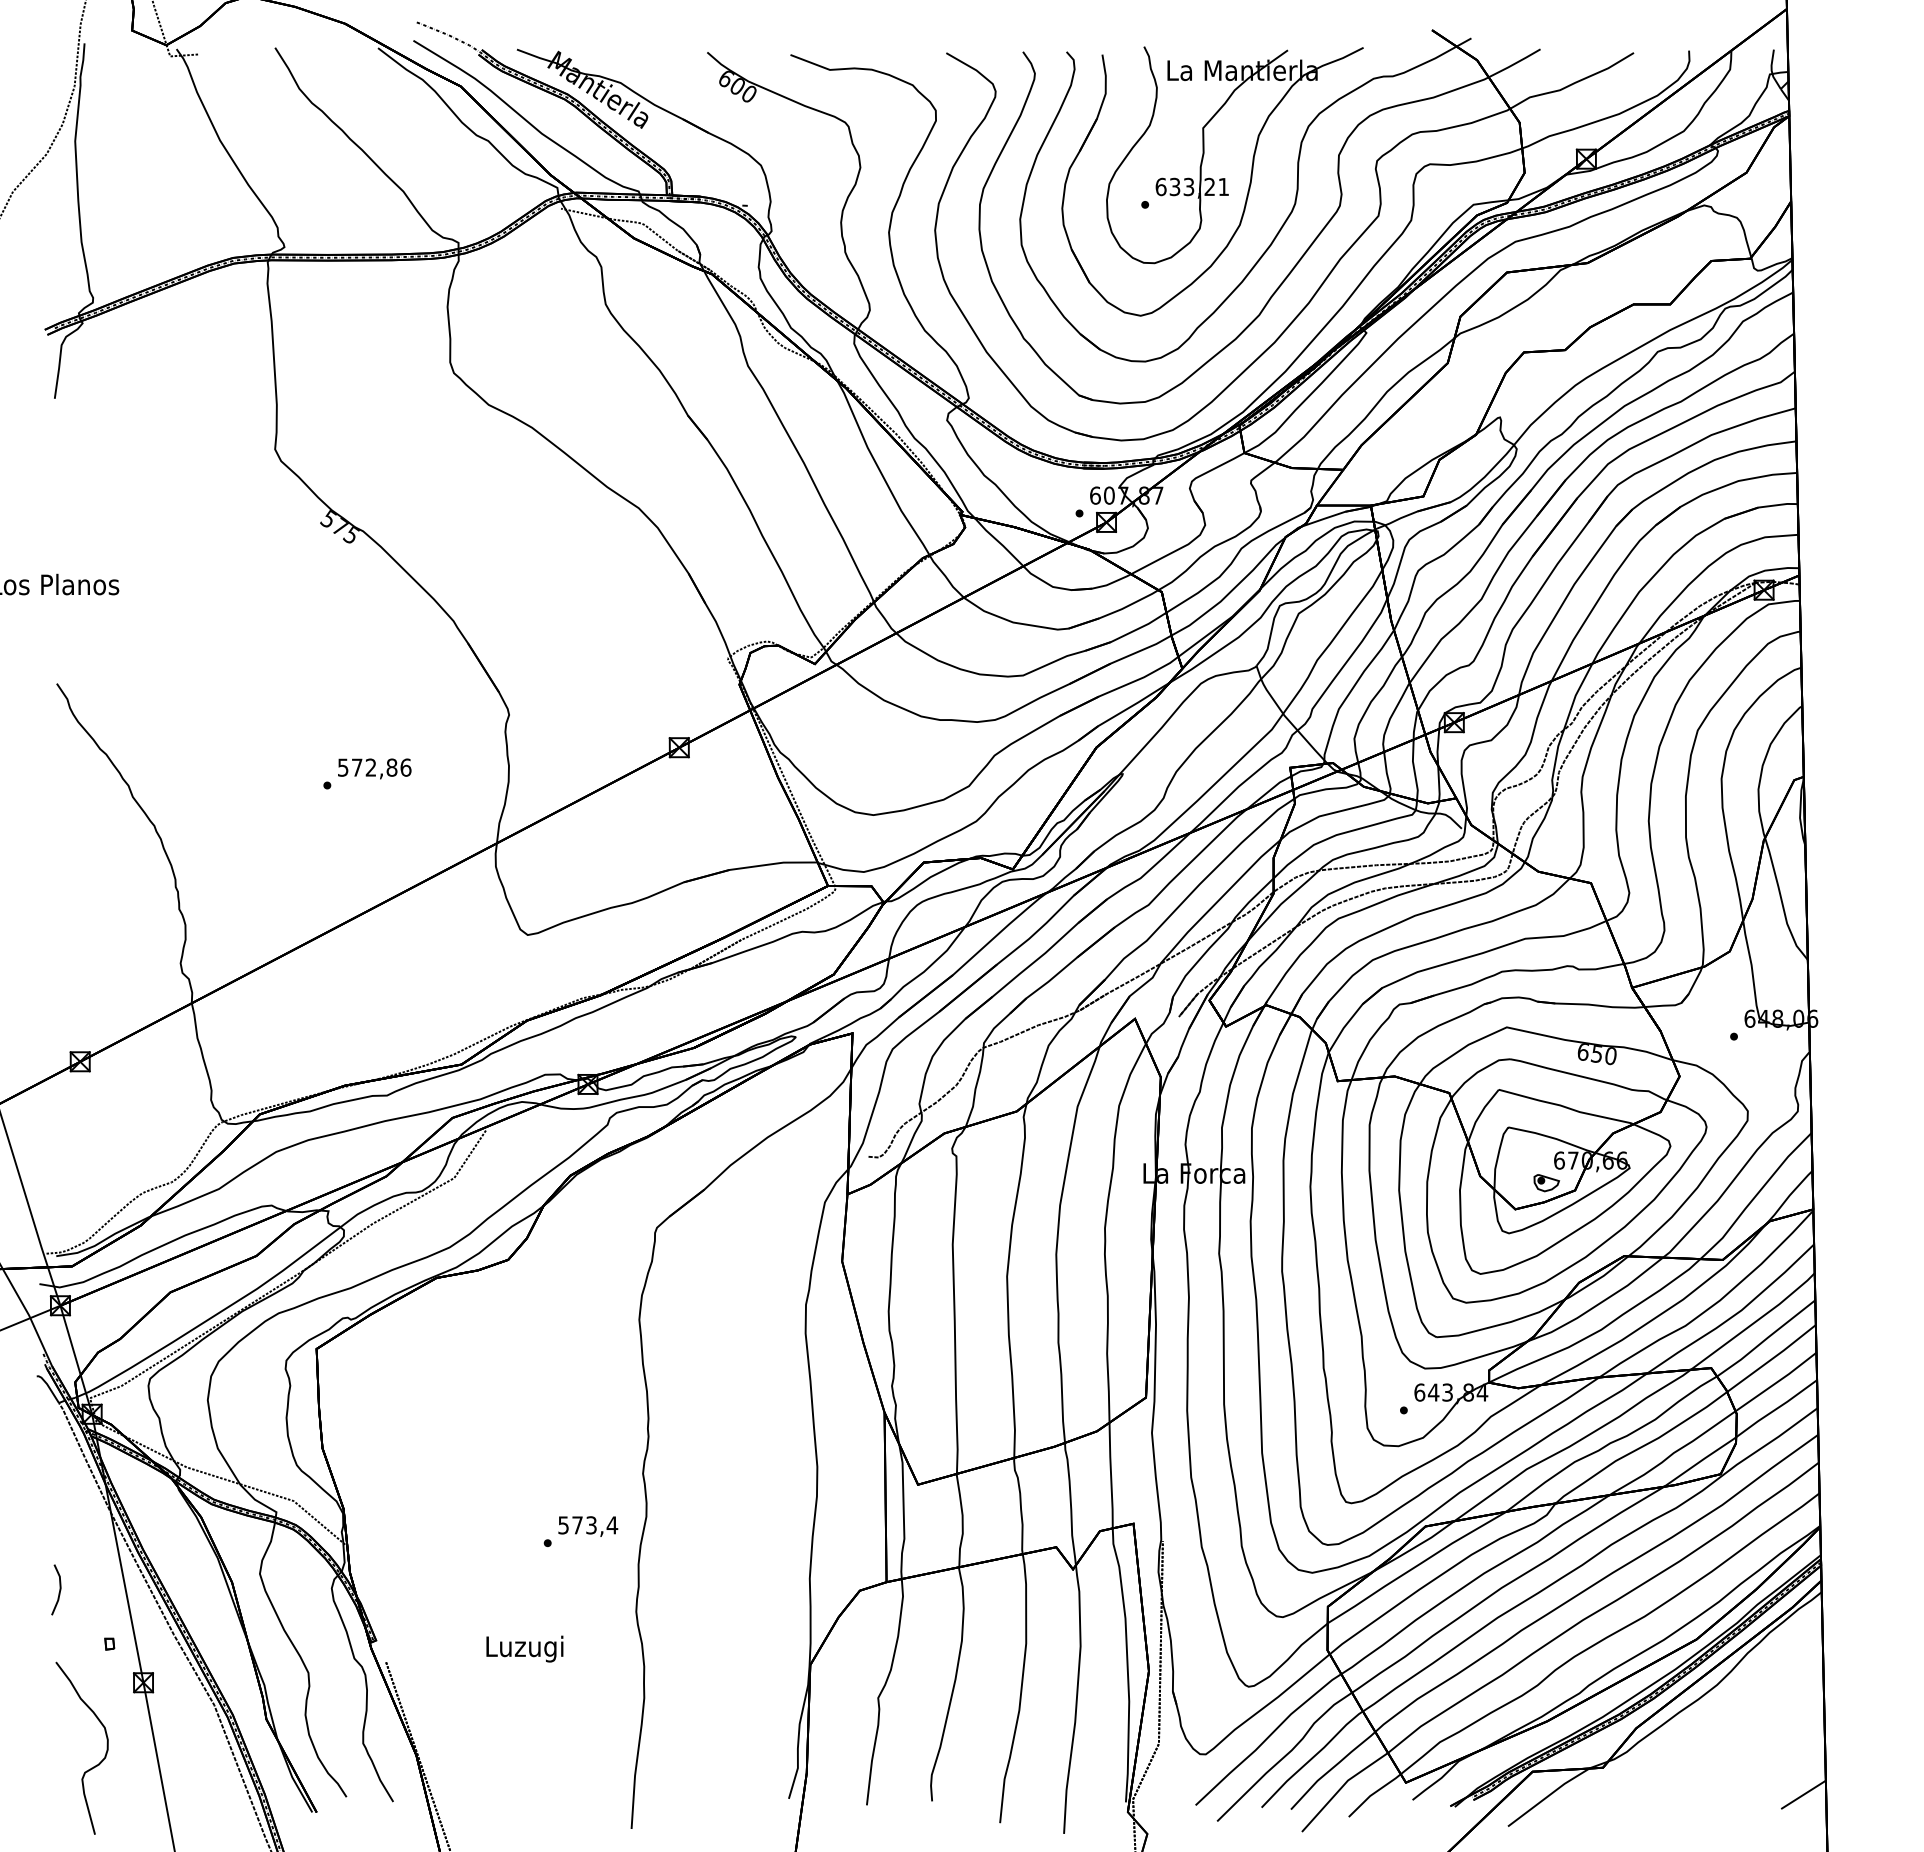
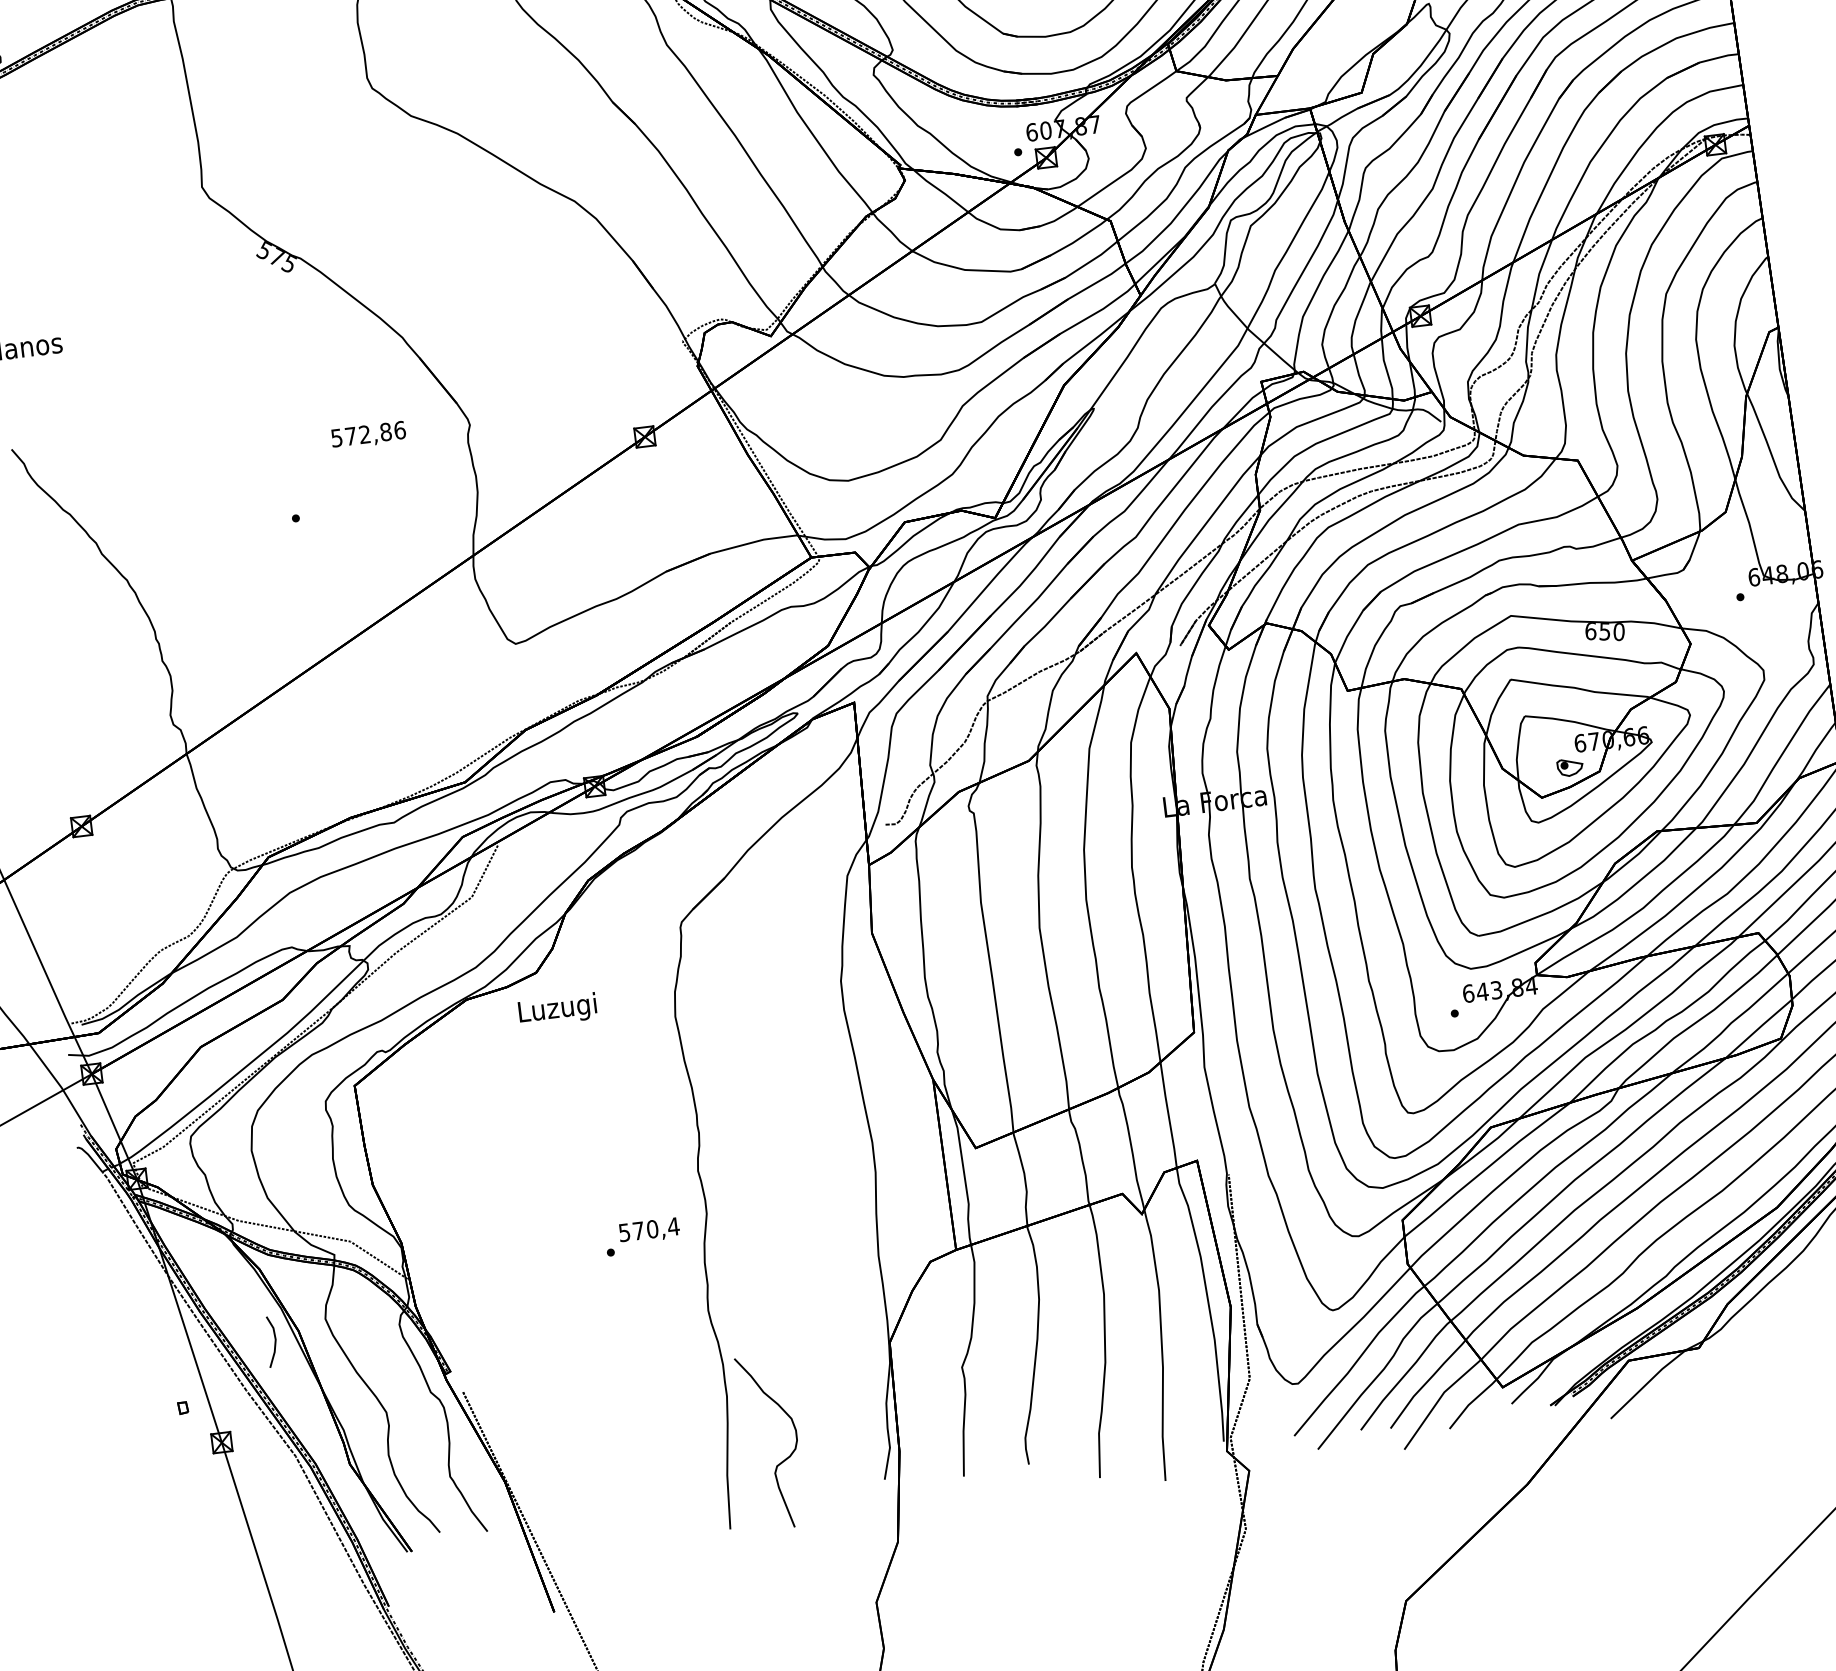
text: (374, 768) -> (368, 435), moved
text: (591, 1525) -> (652, 1229), 573,4 -> 570,4
line: (59, 1589) -> (274, 1341), moved
text: (524, 1648) -> (557, 1009), moved
curve: (91, 1767) -> (782, 1460), moved

